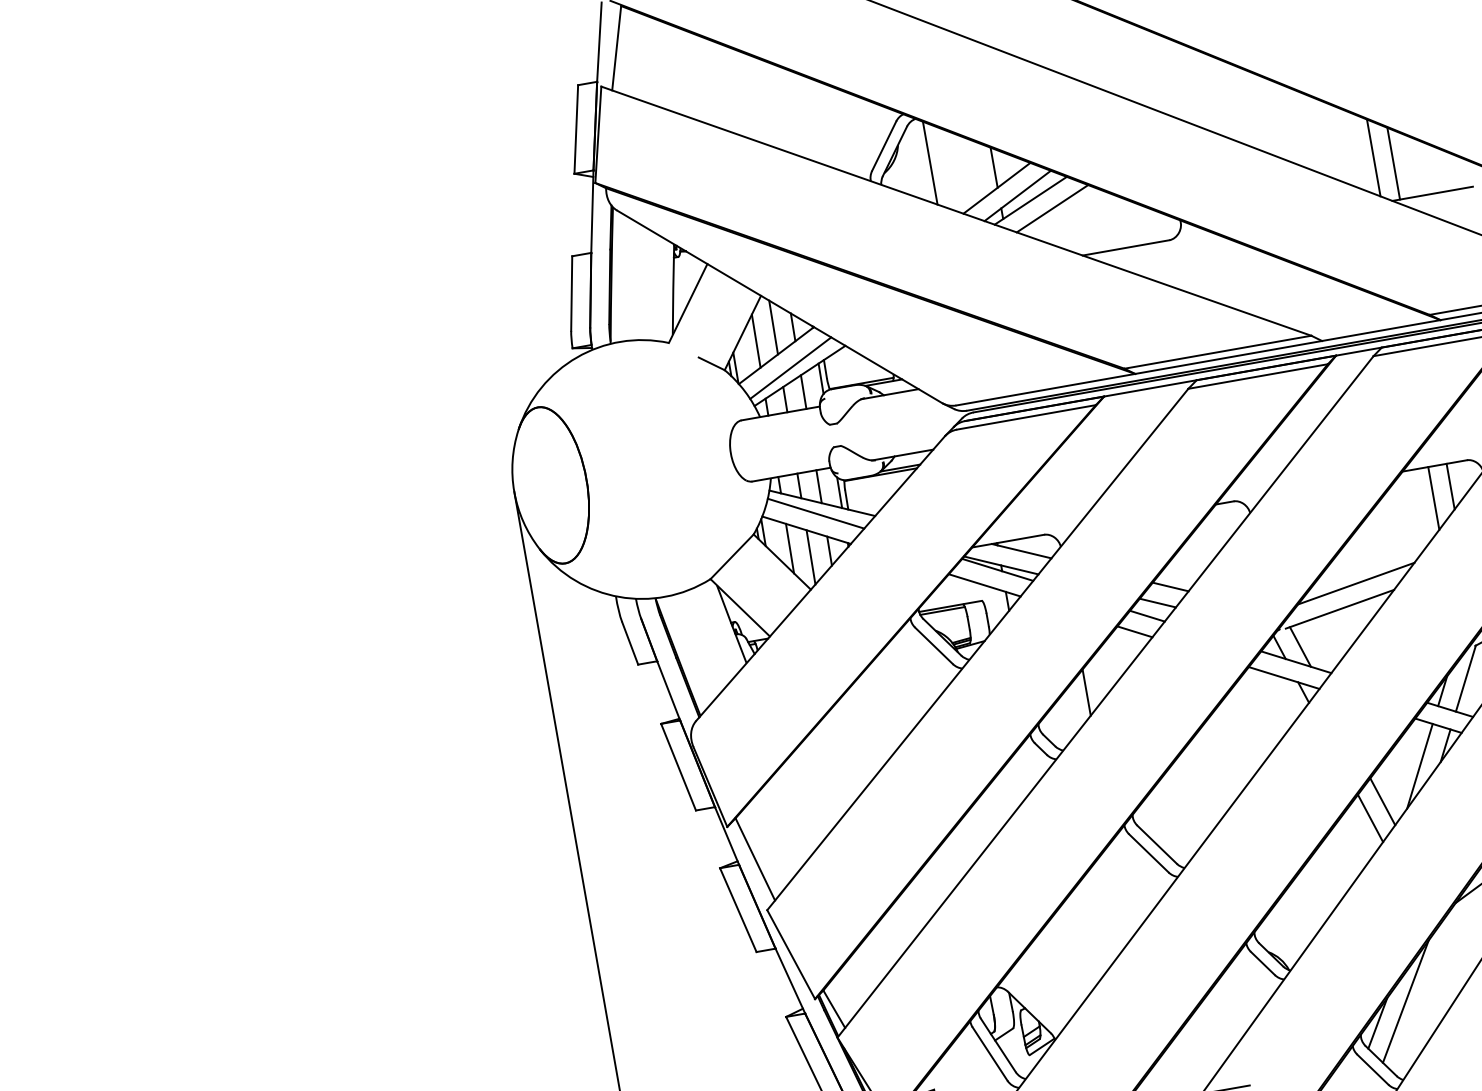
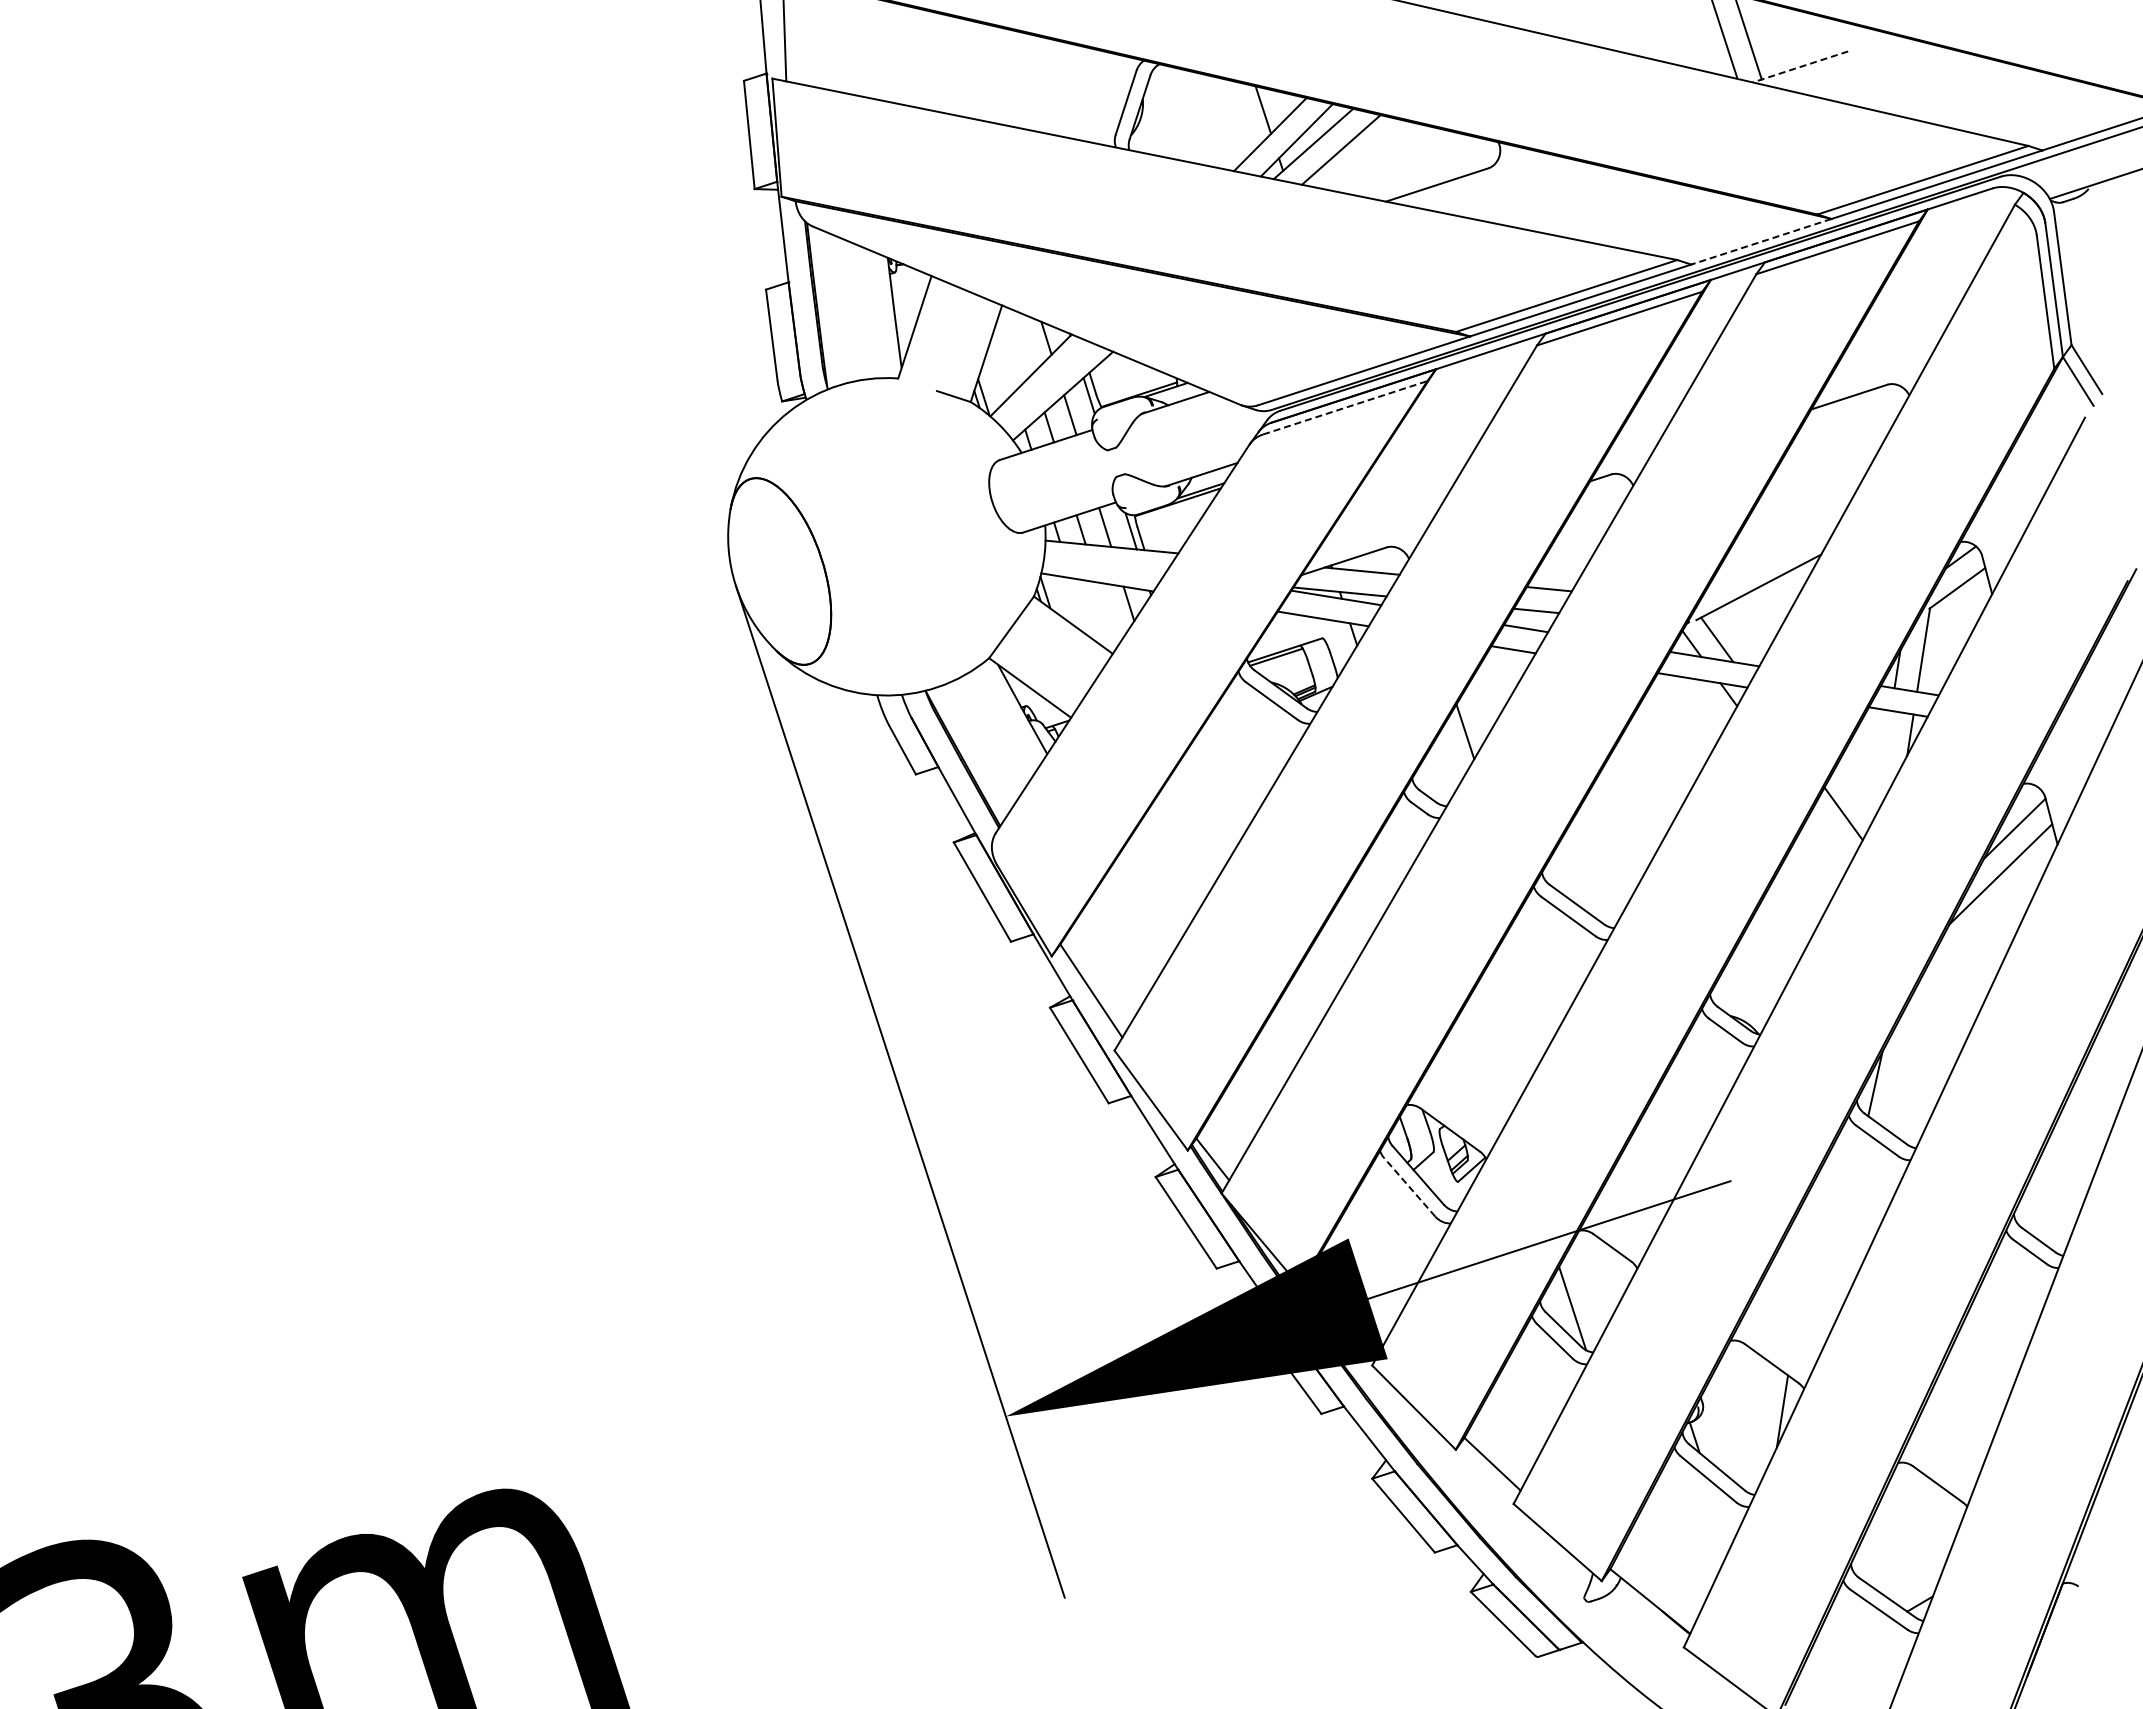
line: (929, 163) -> (1184, 115), removed
line: (1431, 194) -> (1799, 67), solid -> dashed
line: (773, 327) -> (1022, 341), removed
line: (1381, 330) -> (1761, 241), solid -> dashed
line: (755, 340) -> (1003, 360), removed
line: (790, 368) -> (1050, 388), removed
line: (1026, 417) -> (1345, 407), solid -> dashed
line: (1450, 486) -> (1872, 419), removed
line: (1433, 498) -> (1853, 436), removed
line: (816, 513) -> (1106, 560), removed
line: (790, 548) -> (1080, 607), removed
line: (811, 557) -> (1107, 614), removed
line: (1356, 583) -> (1774, 553), removed
line: (1419, 766) -> (1882, 764), removed
line: (1370, 817) -> (1831, 835), removed
line: (1405, 1001) -> (1905, 1052), removed
line: (989, 1053) -> (1409, 1186), solid -> dashed

